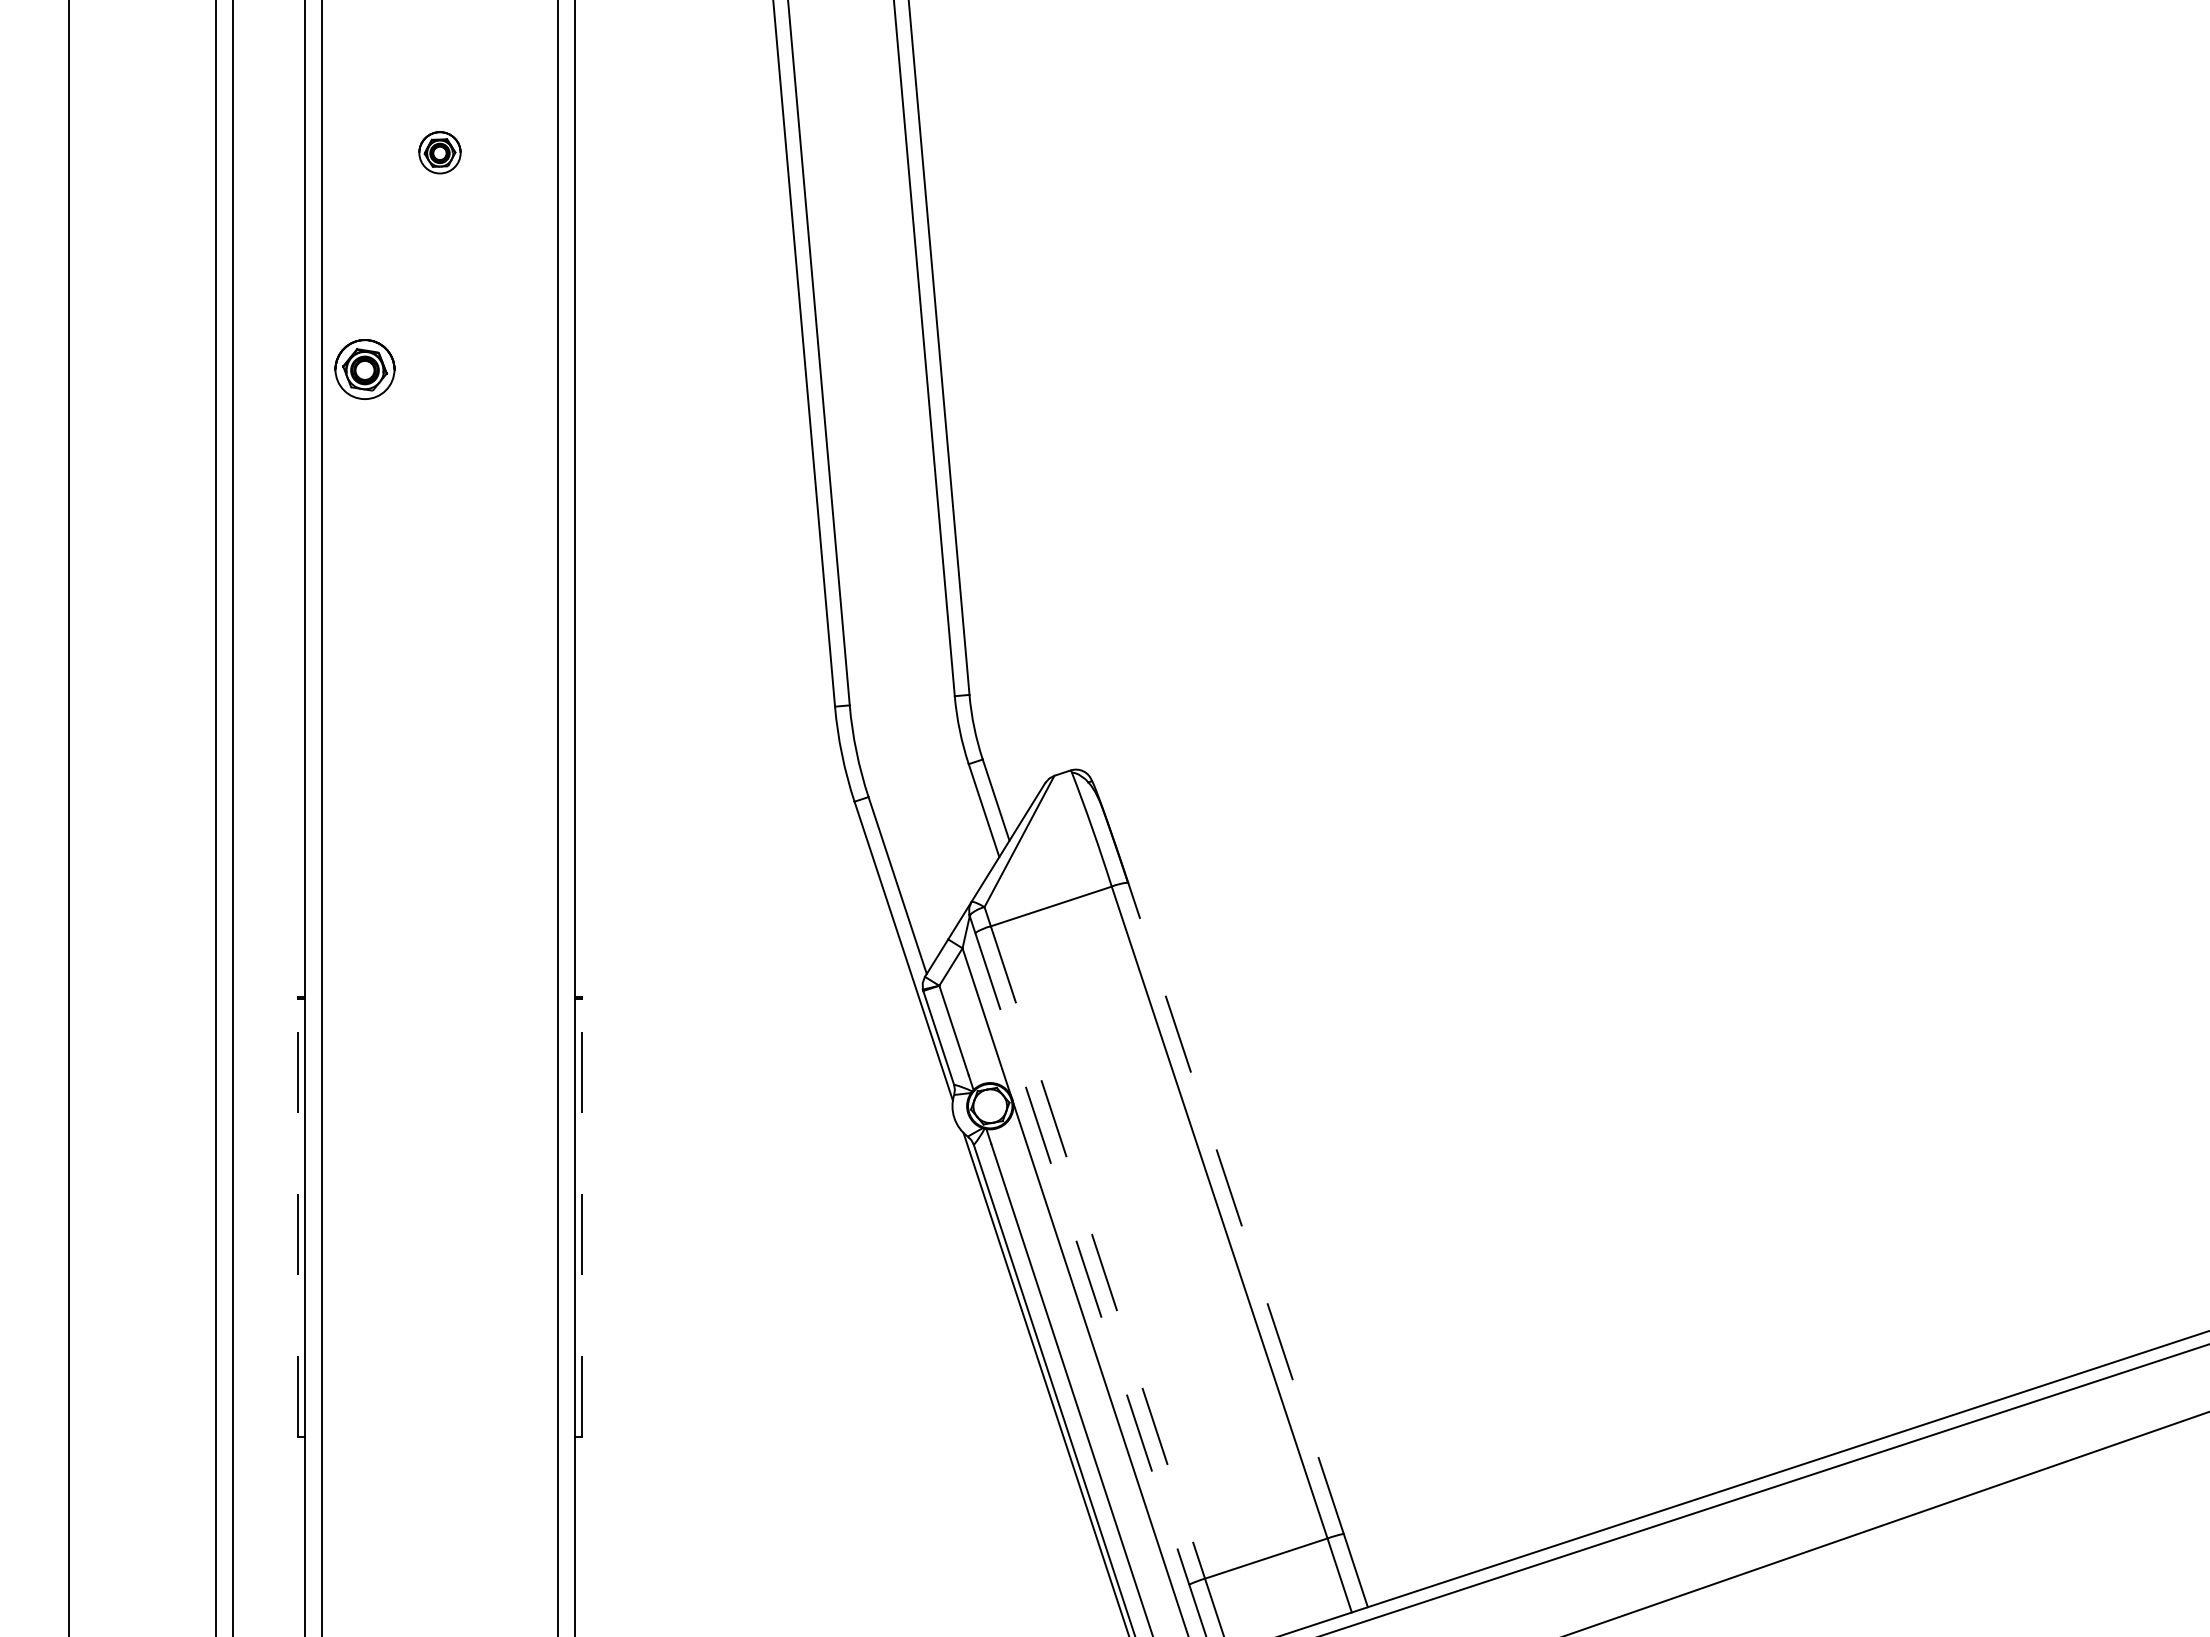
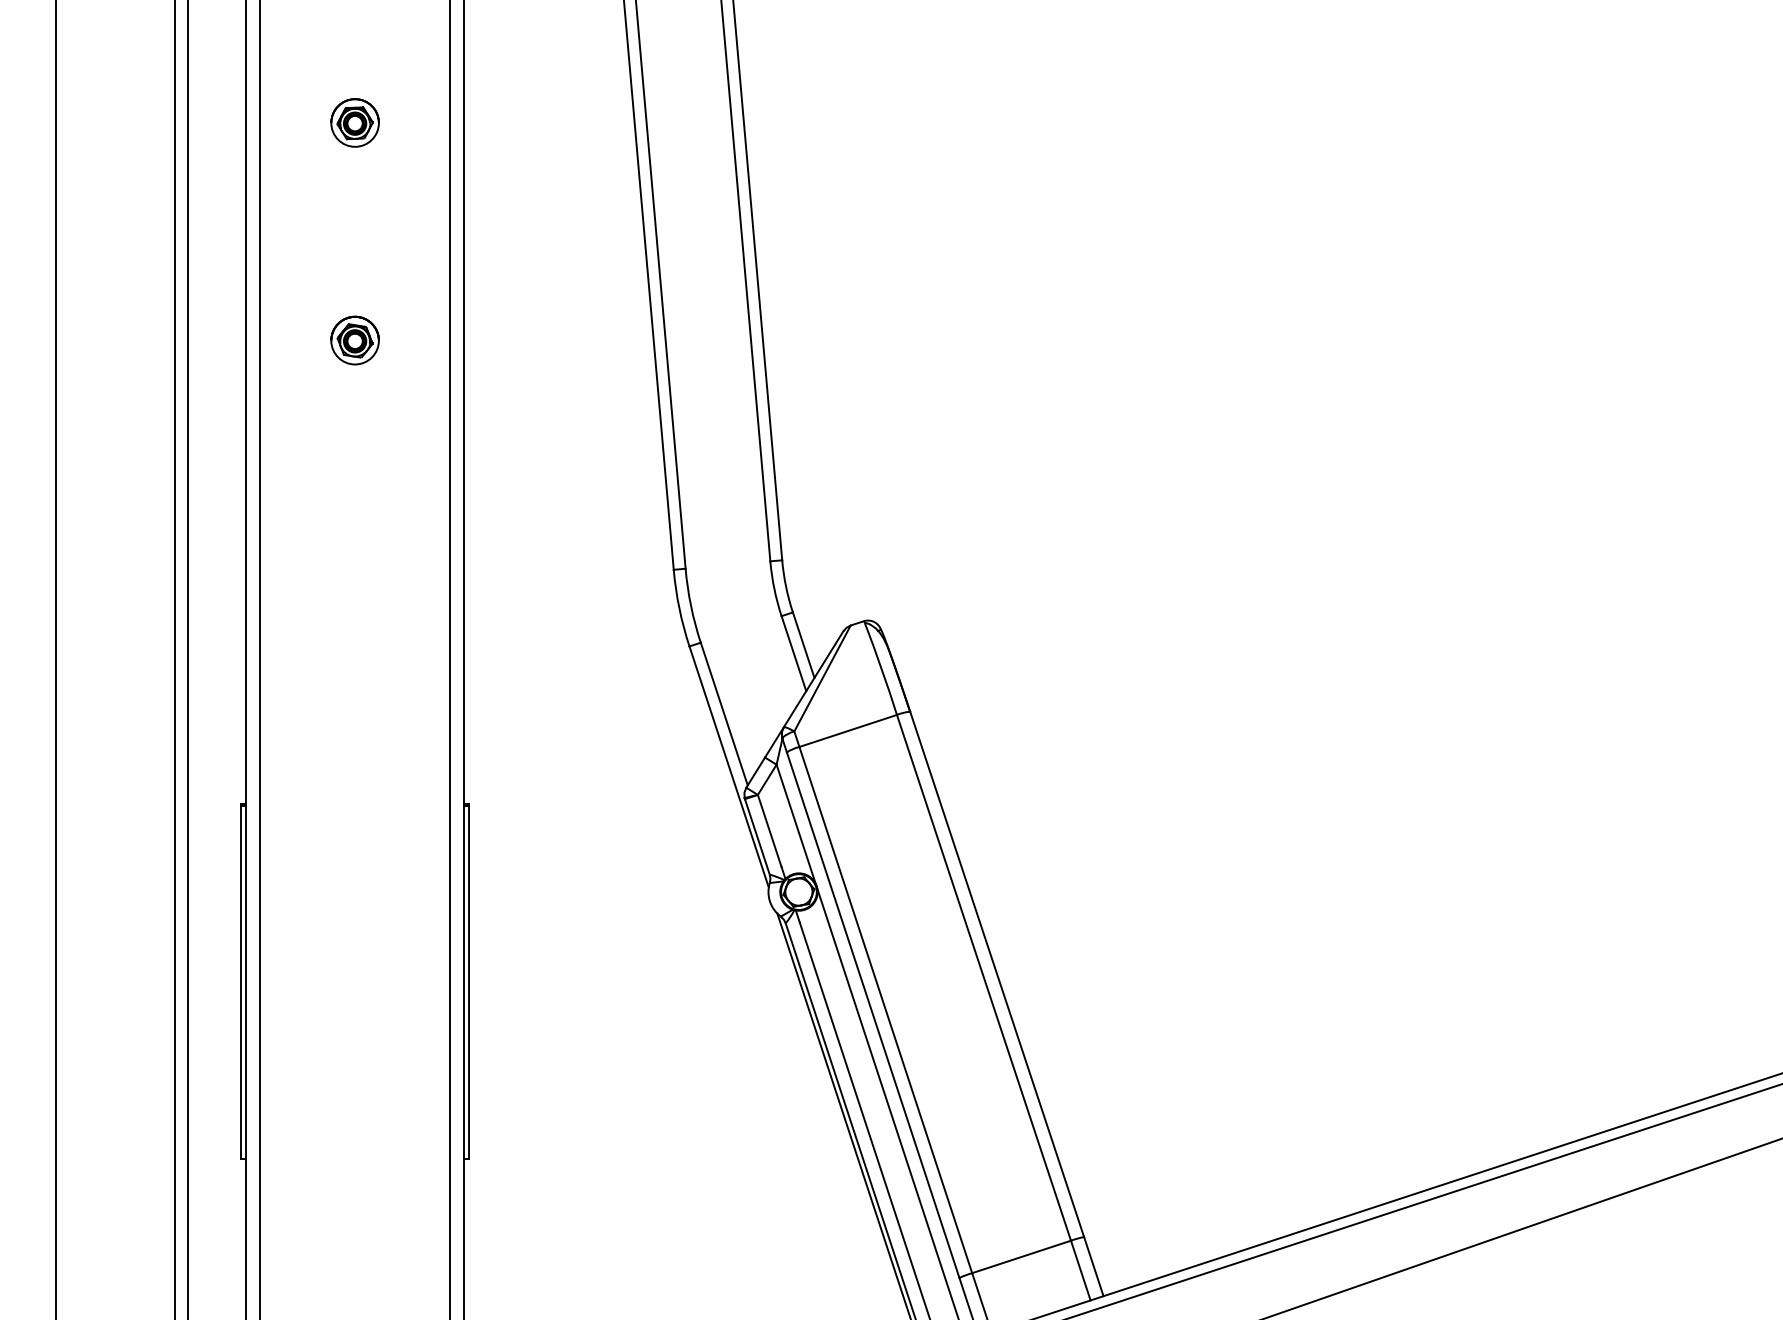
part: (439, 152) -> (354, 122), size x1.43
part: (364, 369) -> (354, 340), moved
line: (1236, 1208) -> (997, 974), dashed -> solid
line: (298, 1217) -> (240, 981), dashed -> solid
line: (581, 1217) -> (469, 981), dashed -> solid
line: (1098, 1252) -> (886, 1010), dashed -> solid
line: (1082, 1258) -> (873, 1014), dashed -> solid

